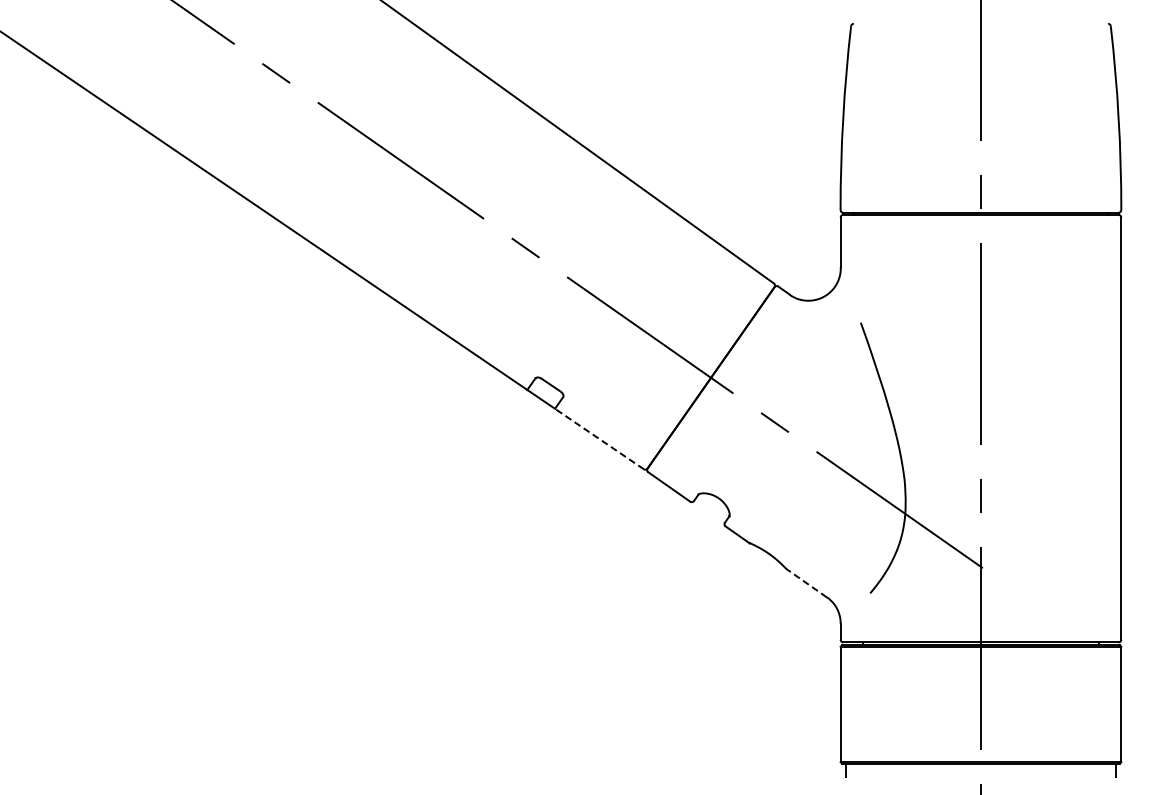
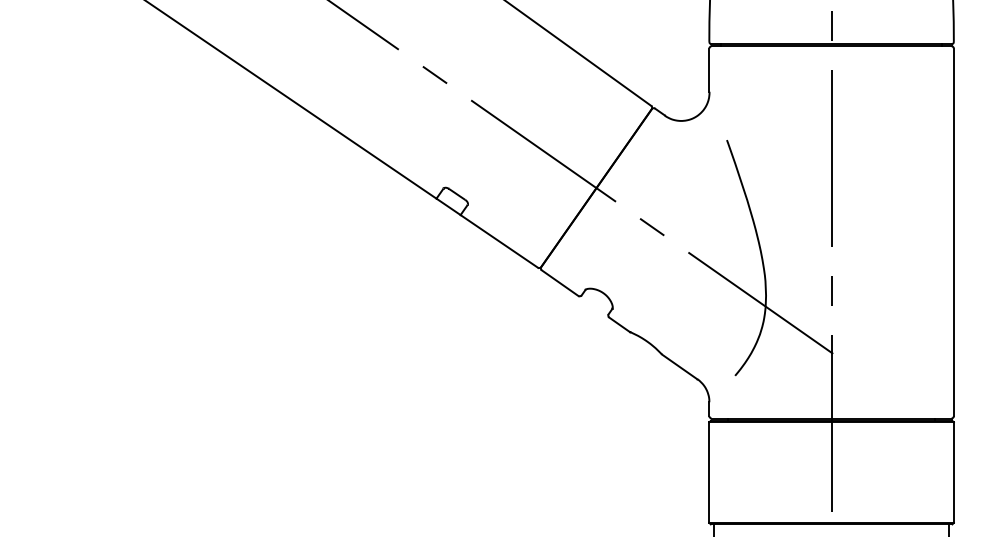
line: (599, 439) -> (499, 241), dashed -> solid
line: (806, 583) -> (679, 367), dashed -> solid

